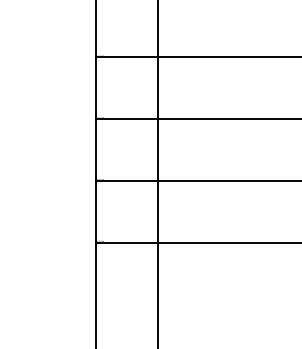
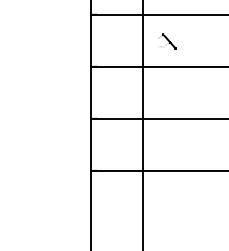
part: (186, 88) -> (166, 41), added

